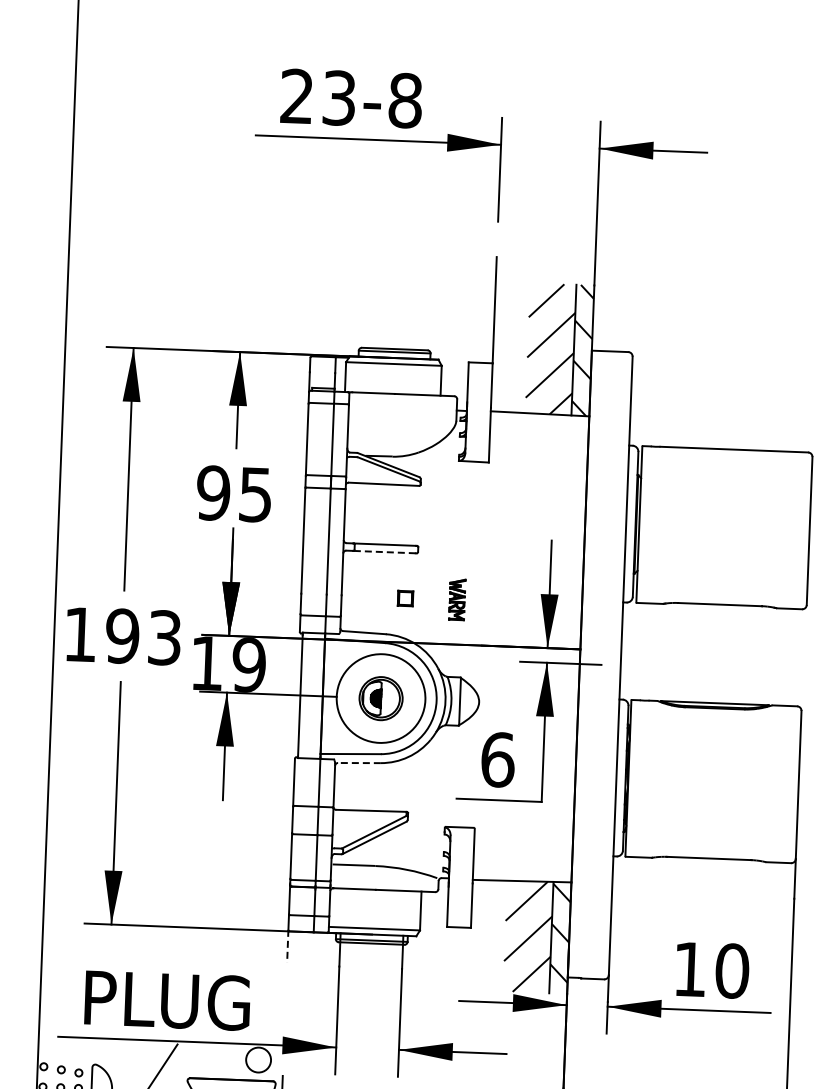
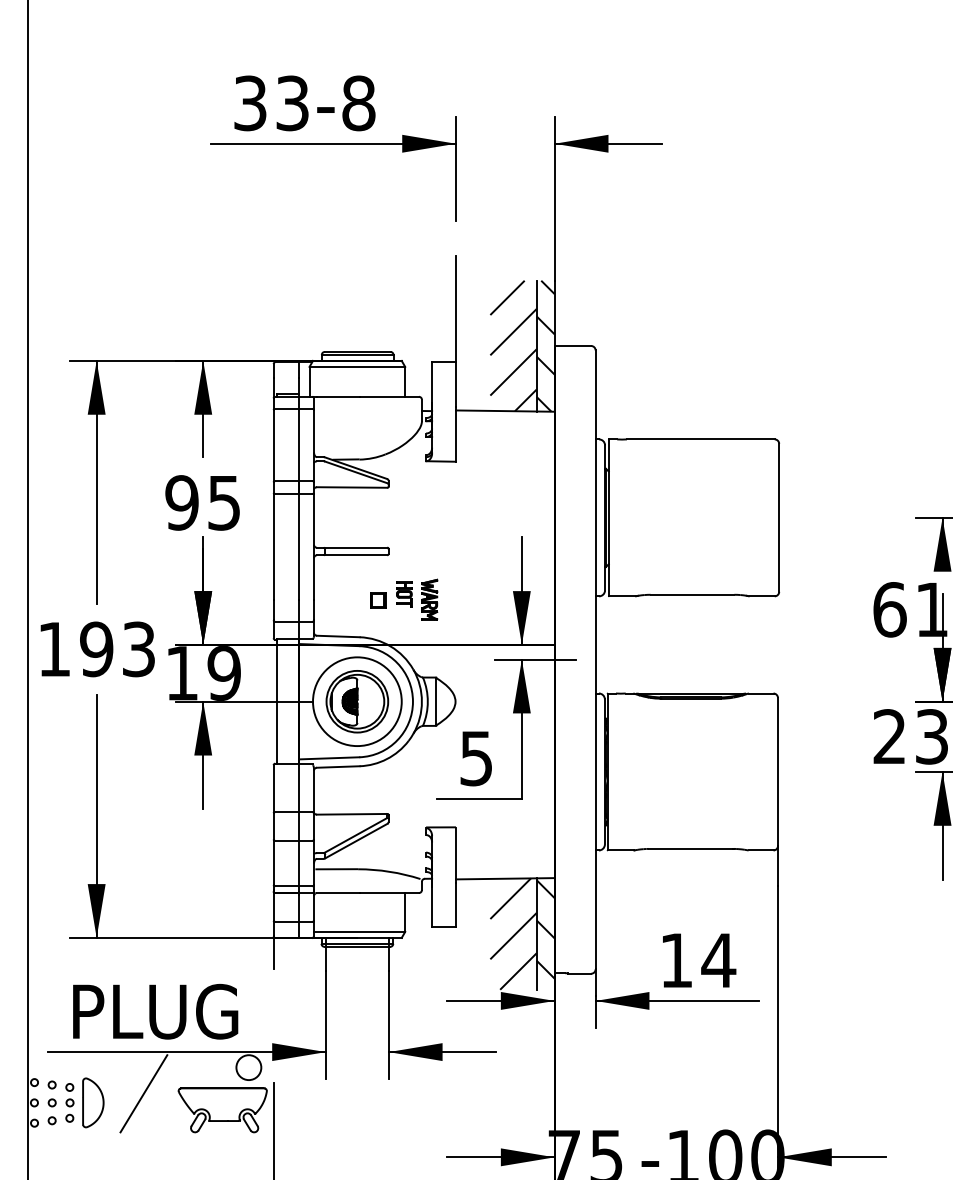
text: (297, 96) -> (250, 103), 23-8 -> 33-8
line: (383, 552) -> (354, 555), dashed -> solid
part: (432, 593) -> (404, 594), added
part: (381, 698) -> (357, 701), size x1.43
text: (497, 759) -> (476, 758), 6 -> 5
line: (358, 763) -> (337, 767), dashed -> solid
line: (287, 945) -> (273, 952), dashed -> solid
text: (731, 971) -> (718, 960), 10 -> 14

